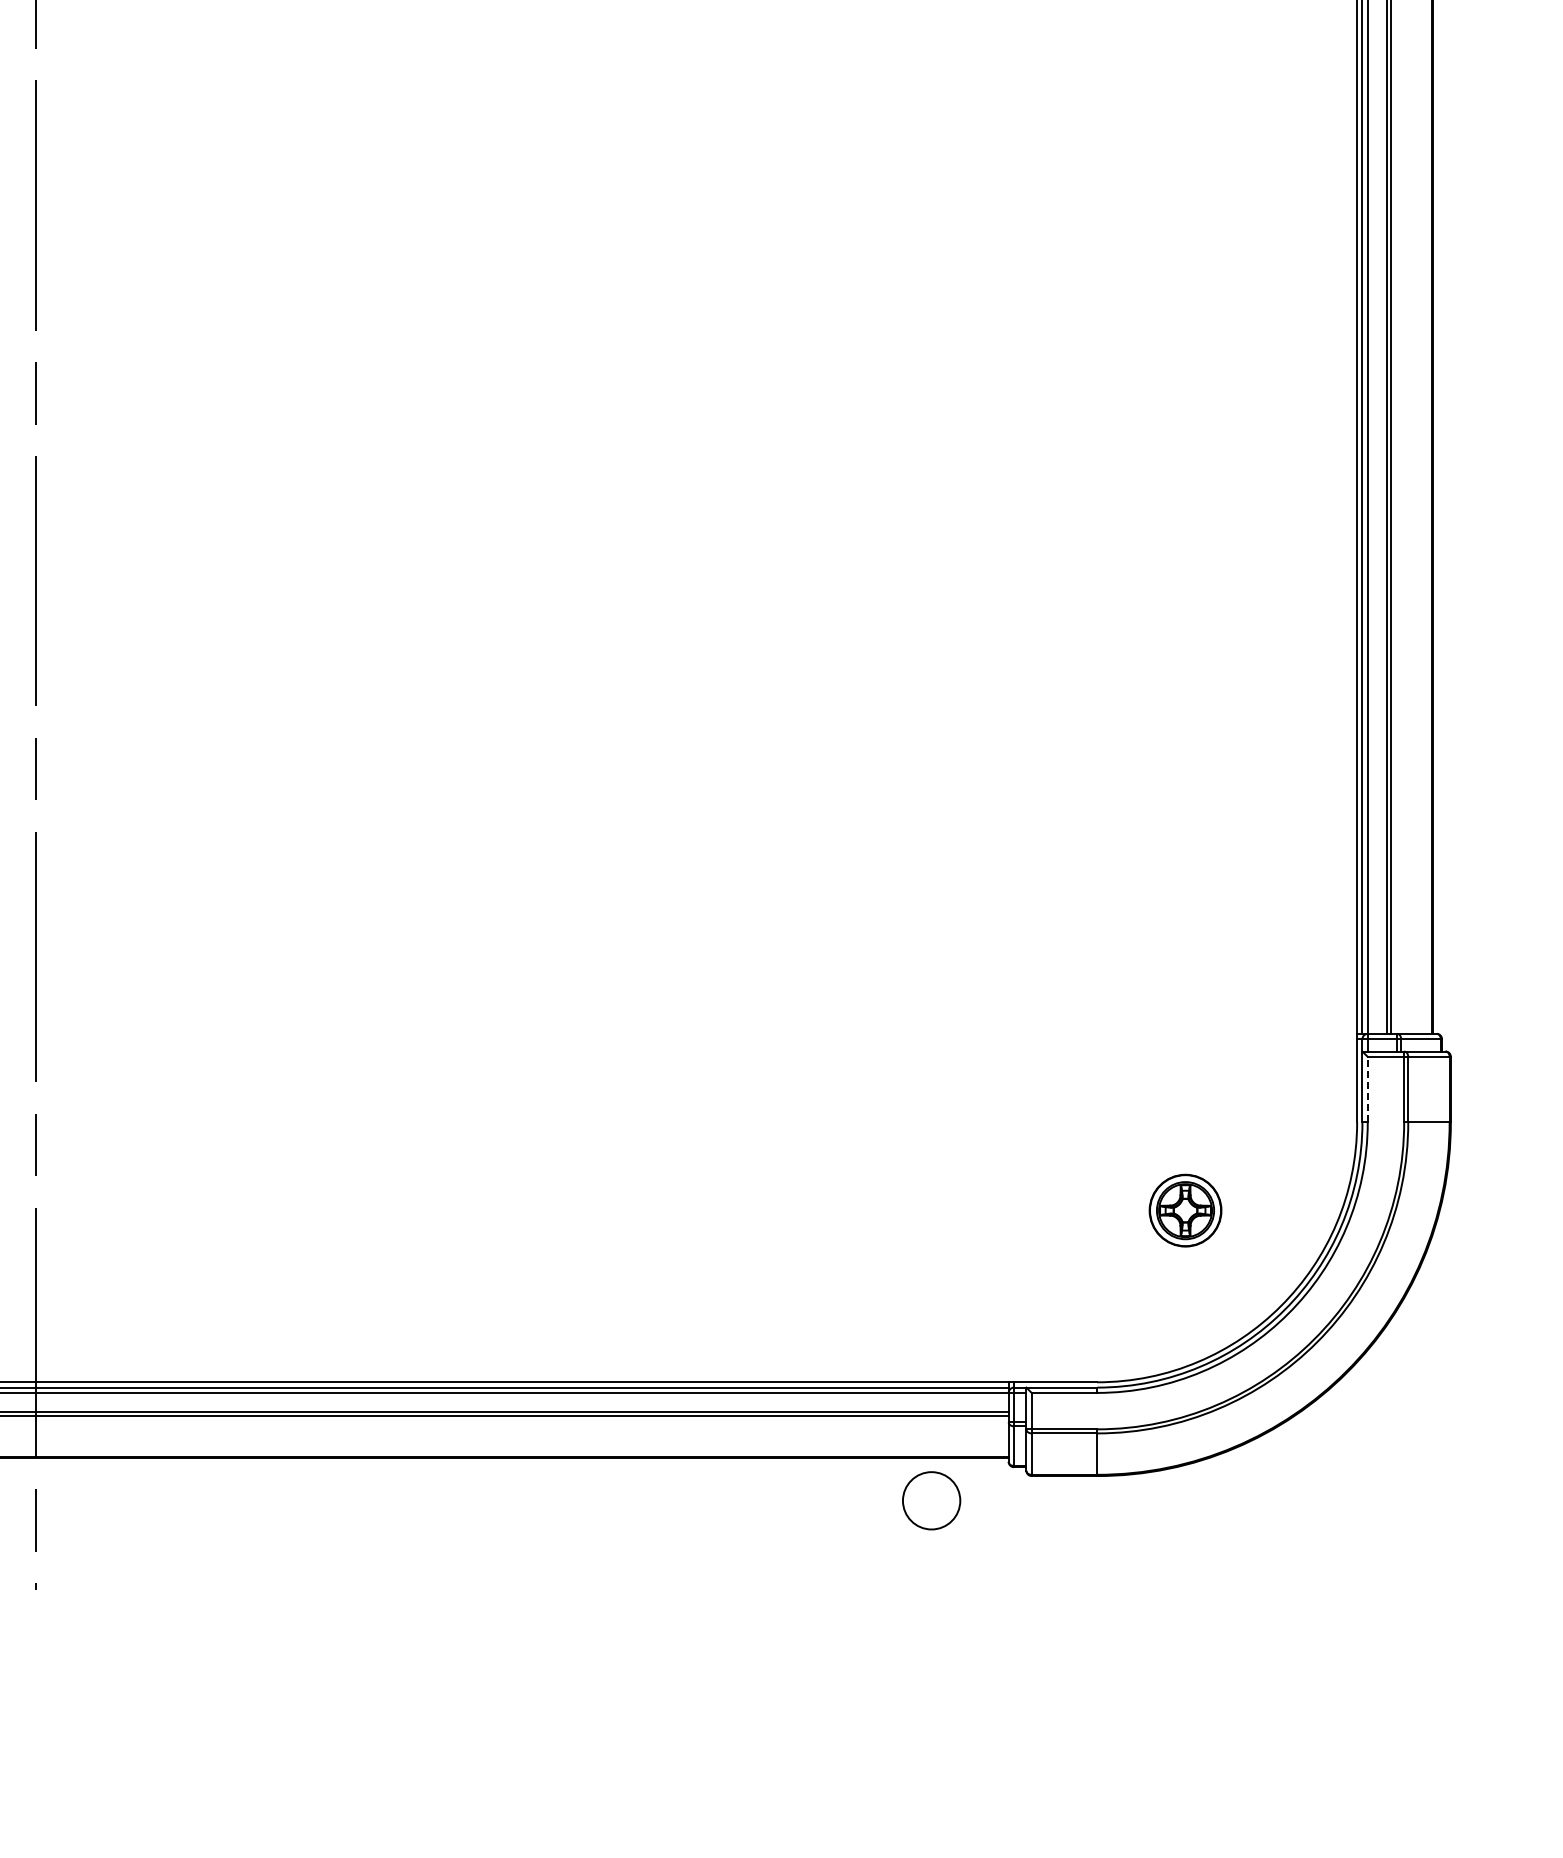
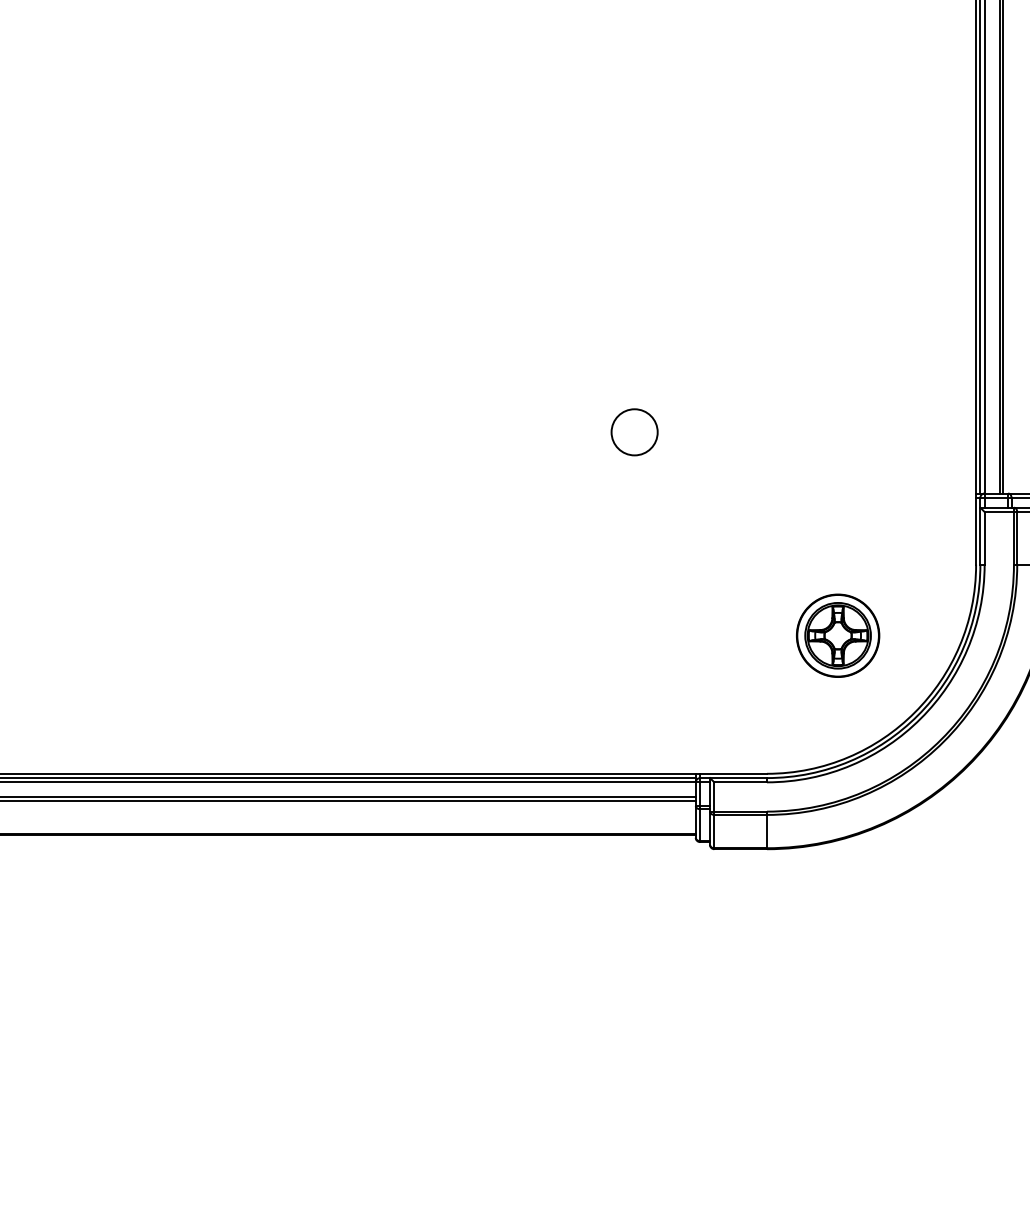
line: (1367, 1089) -> (984, 538), dashed -> solid
part: (1185, 1210) -> (838, 635), size x1.43
circle: (931, 1500) -> (634, 432), moved

